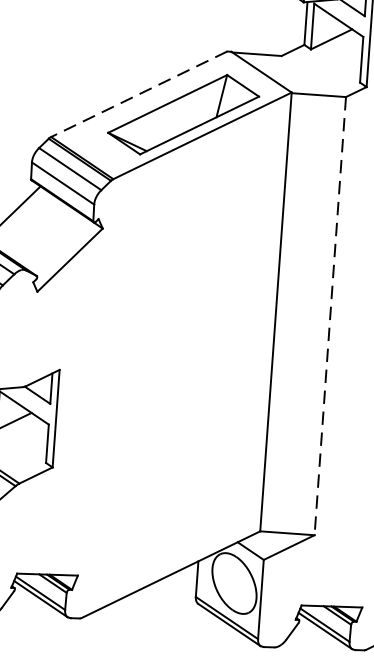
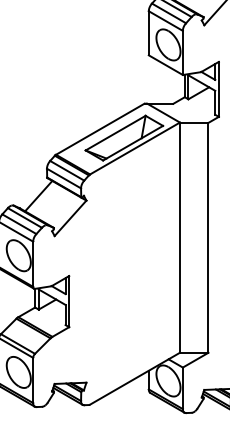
line: (139, 94) -> (100, 129), dashed -> solid
line: (330, 315) -> (208, 237), dashed -> solid

